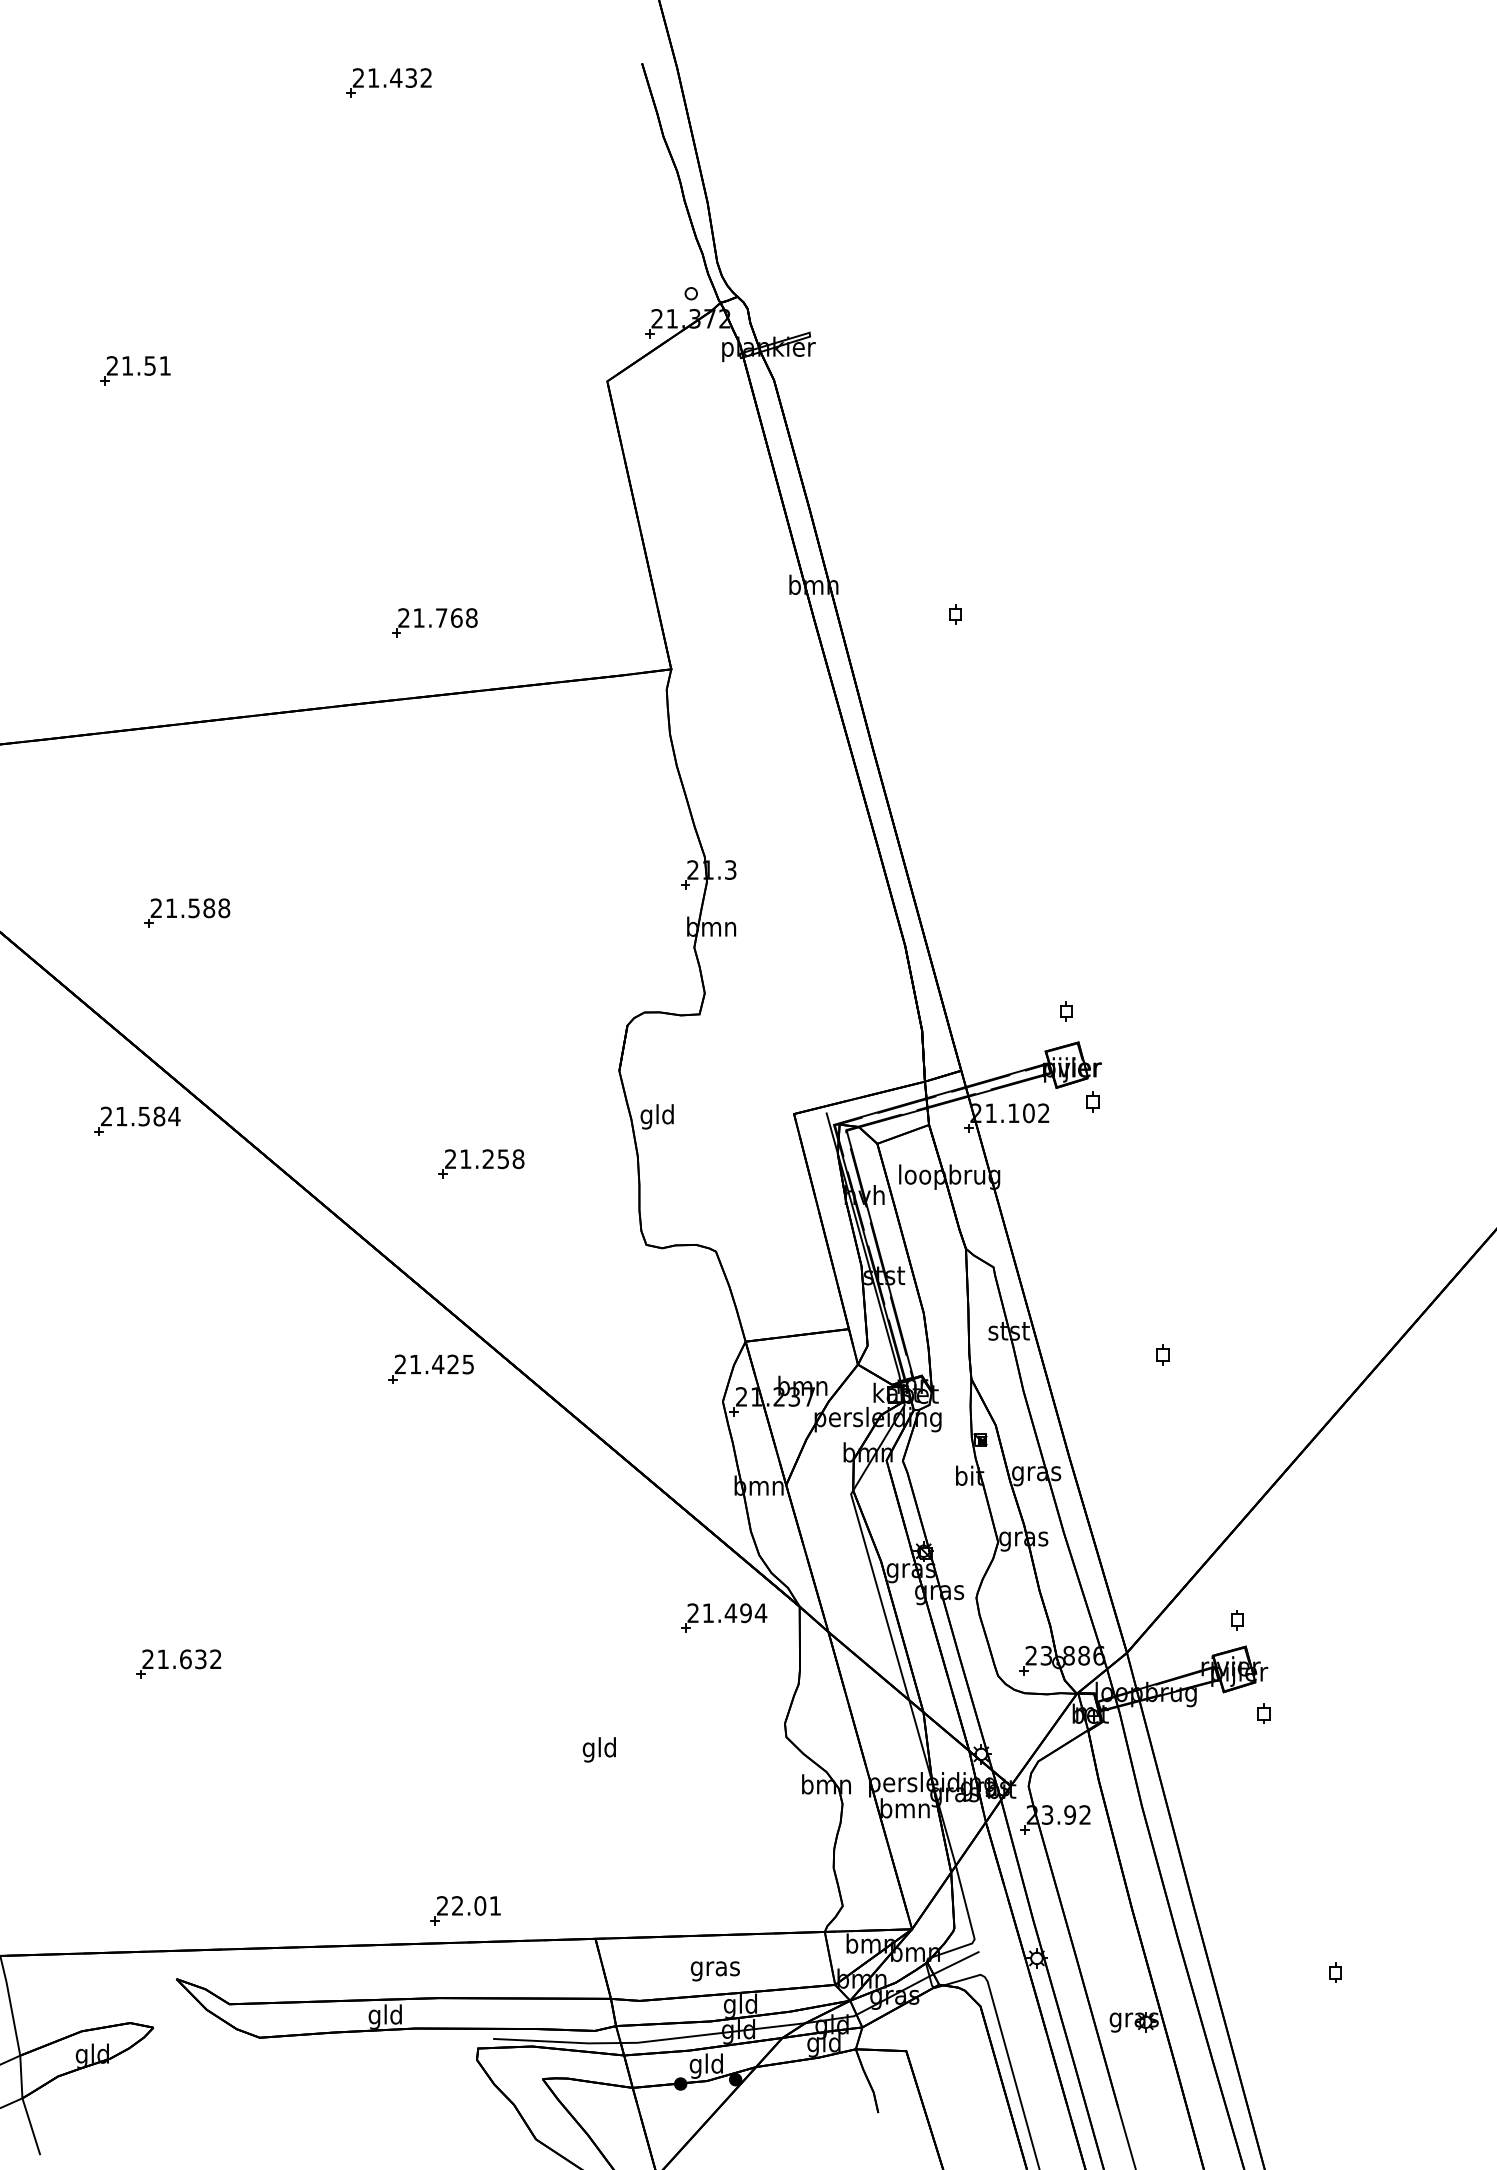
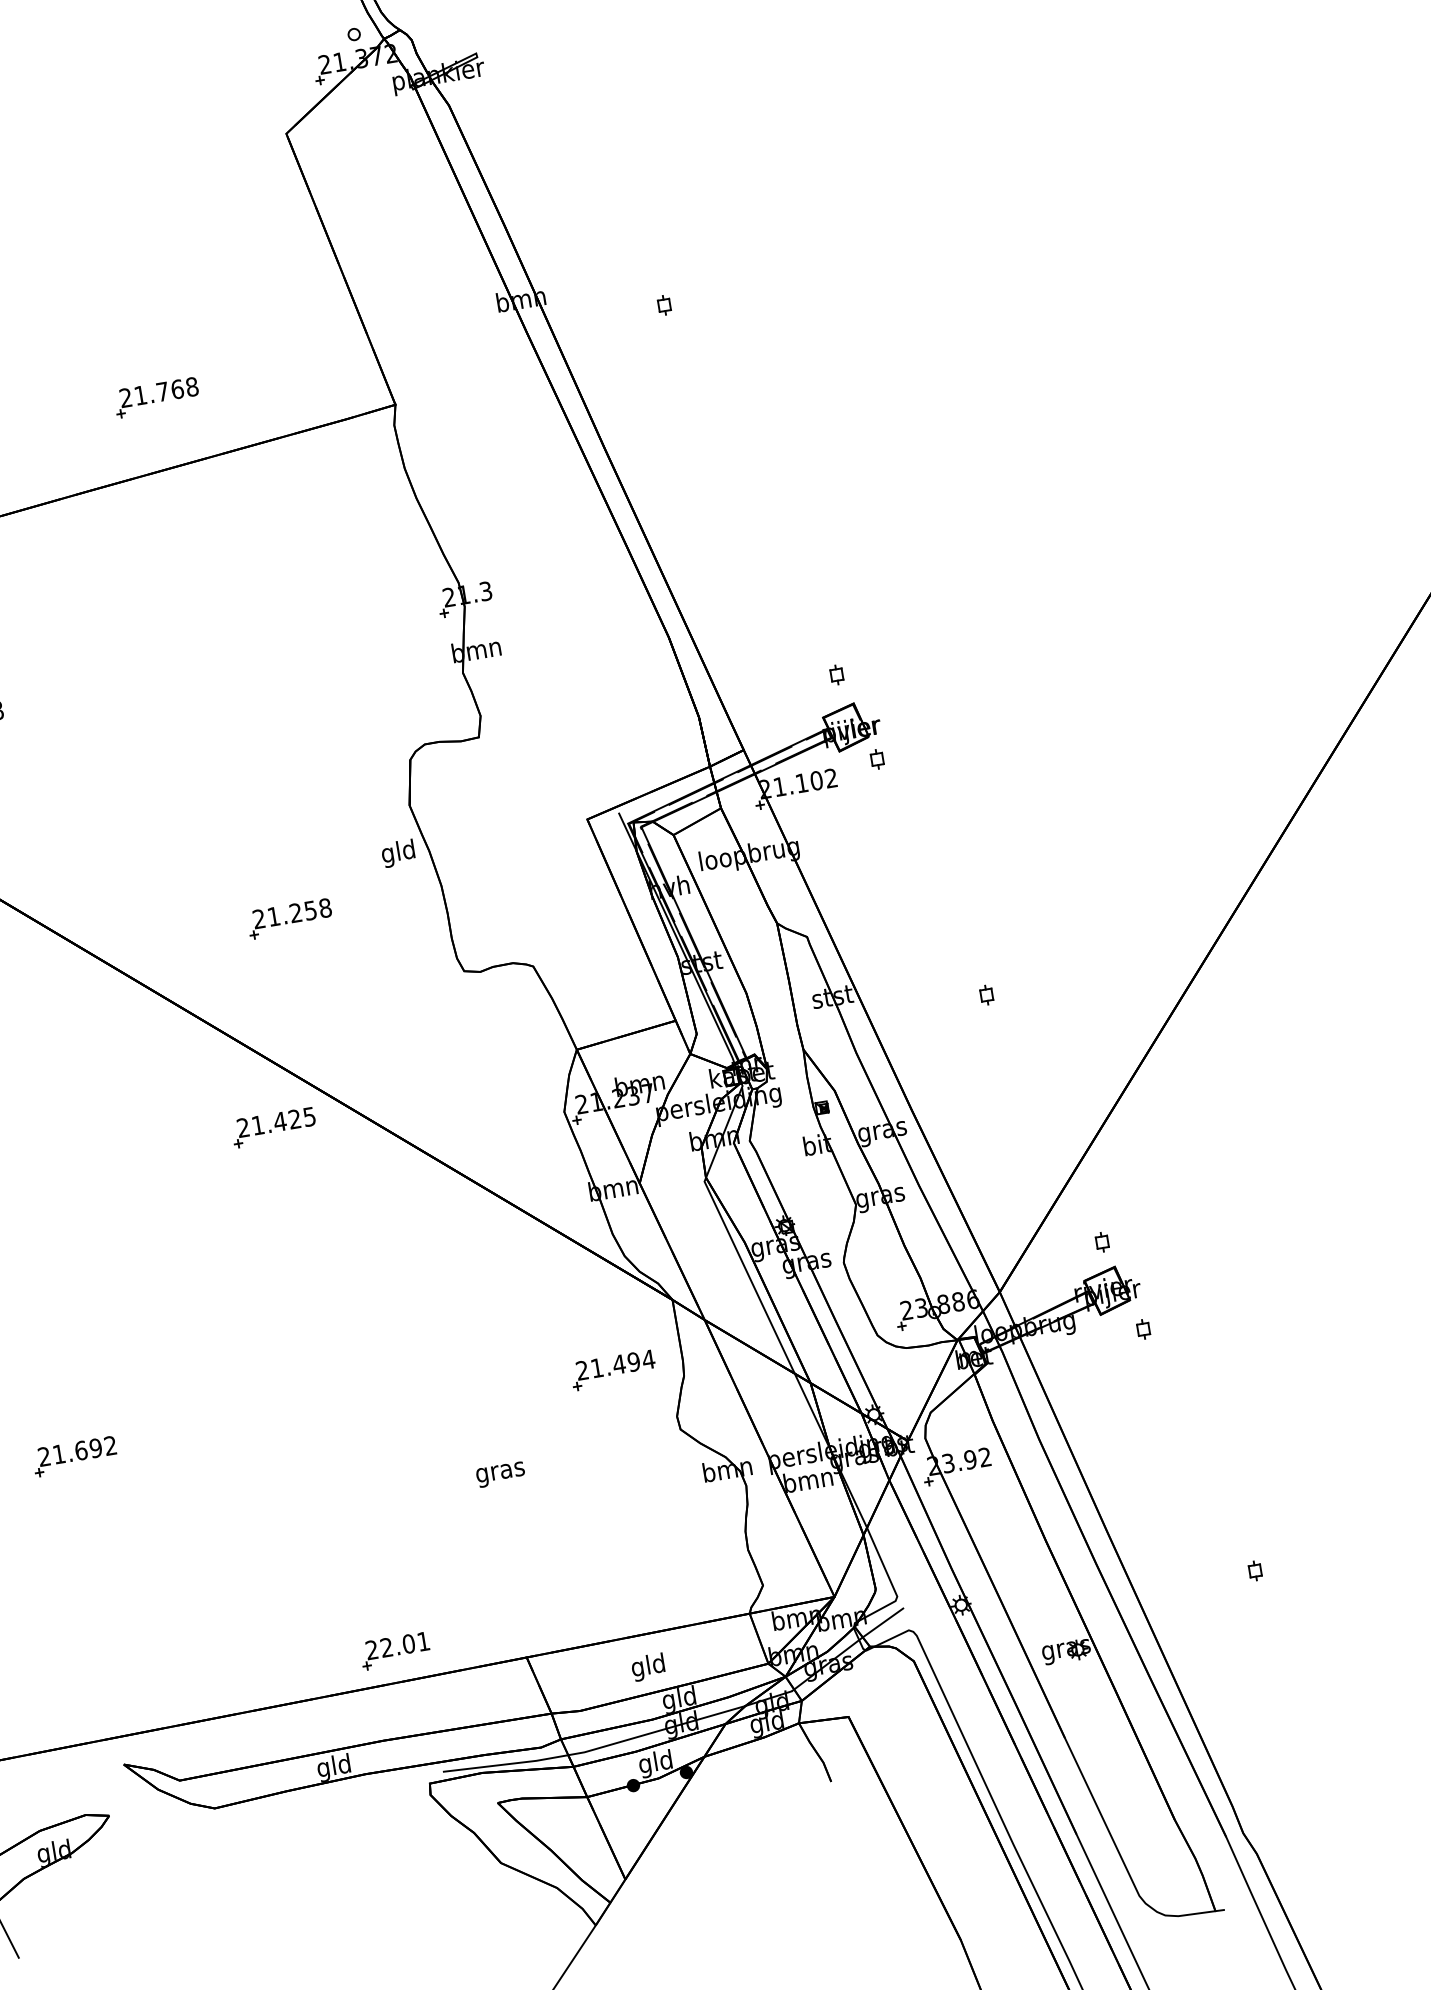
text: (656, 1116) -> (397, 853), moved
part: (724, 1617) -> (613, 1369), moved
text: (200, 1659) -> (95, 1448), 21.632 -> 21.692
text: (599, 1749) -> (500, 1471), gld -> gras
text: (714, 1968) -> (647, 1667), gras -> gld

